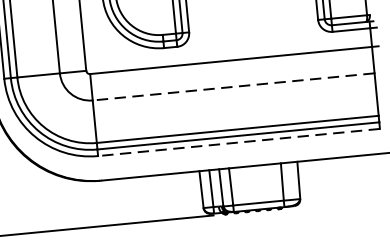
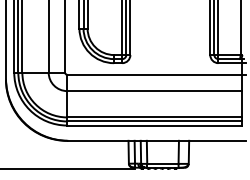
line: (233, 87) -> (154, 91), dashed -> solid
line: (238, 142) -> (154, 125), dashed -> solid

